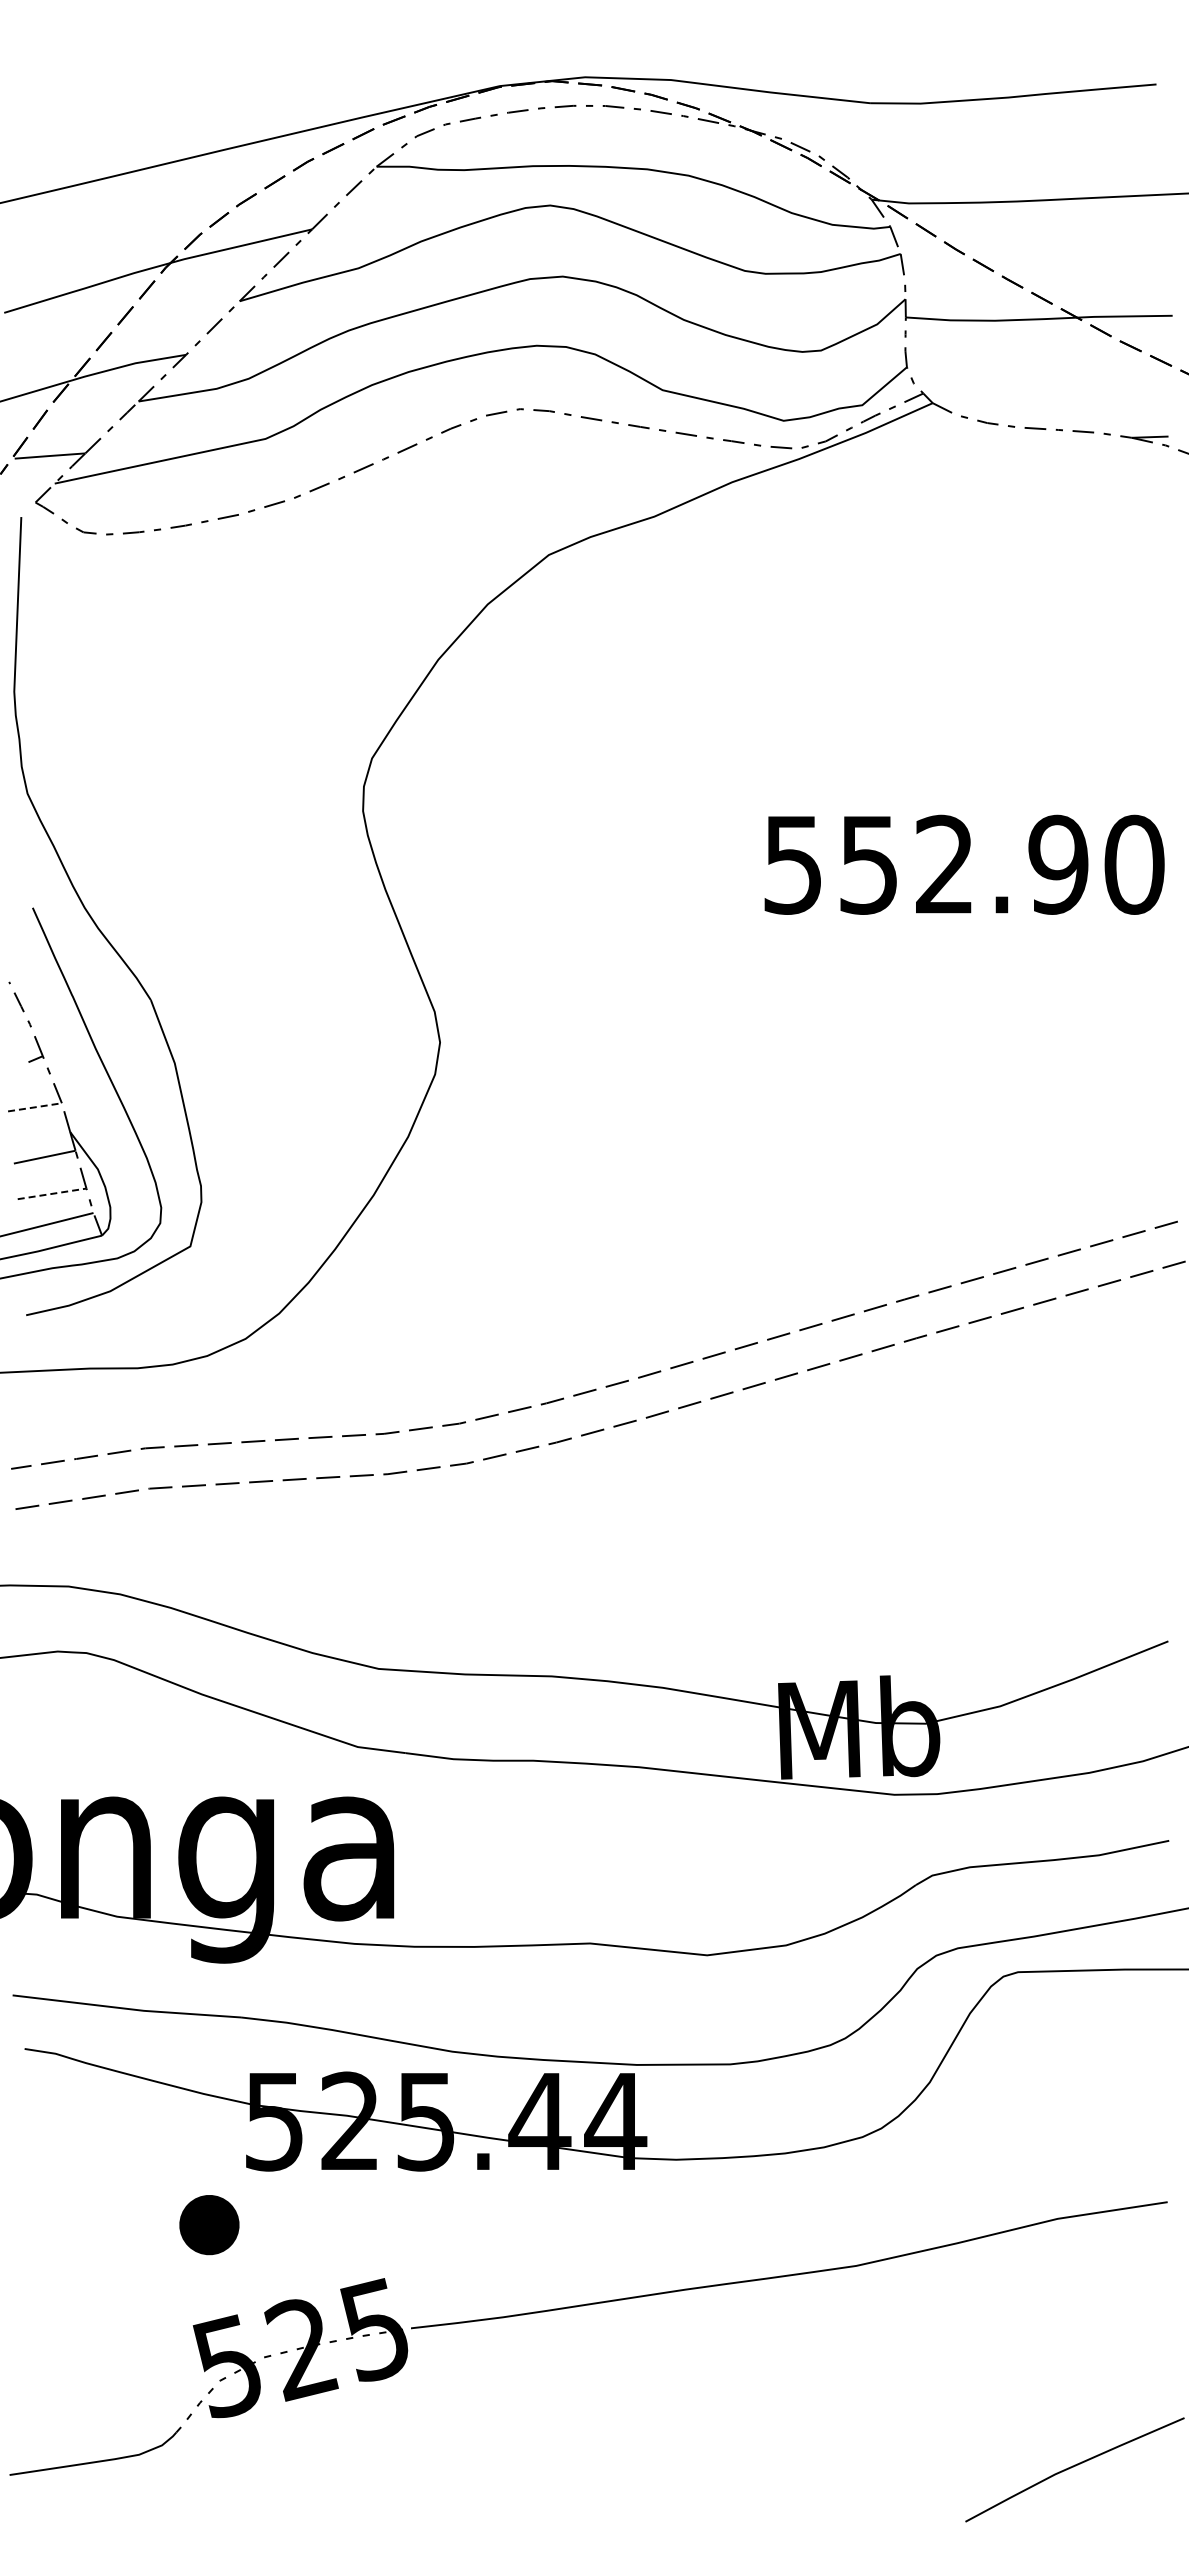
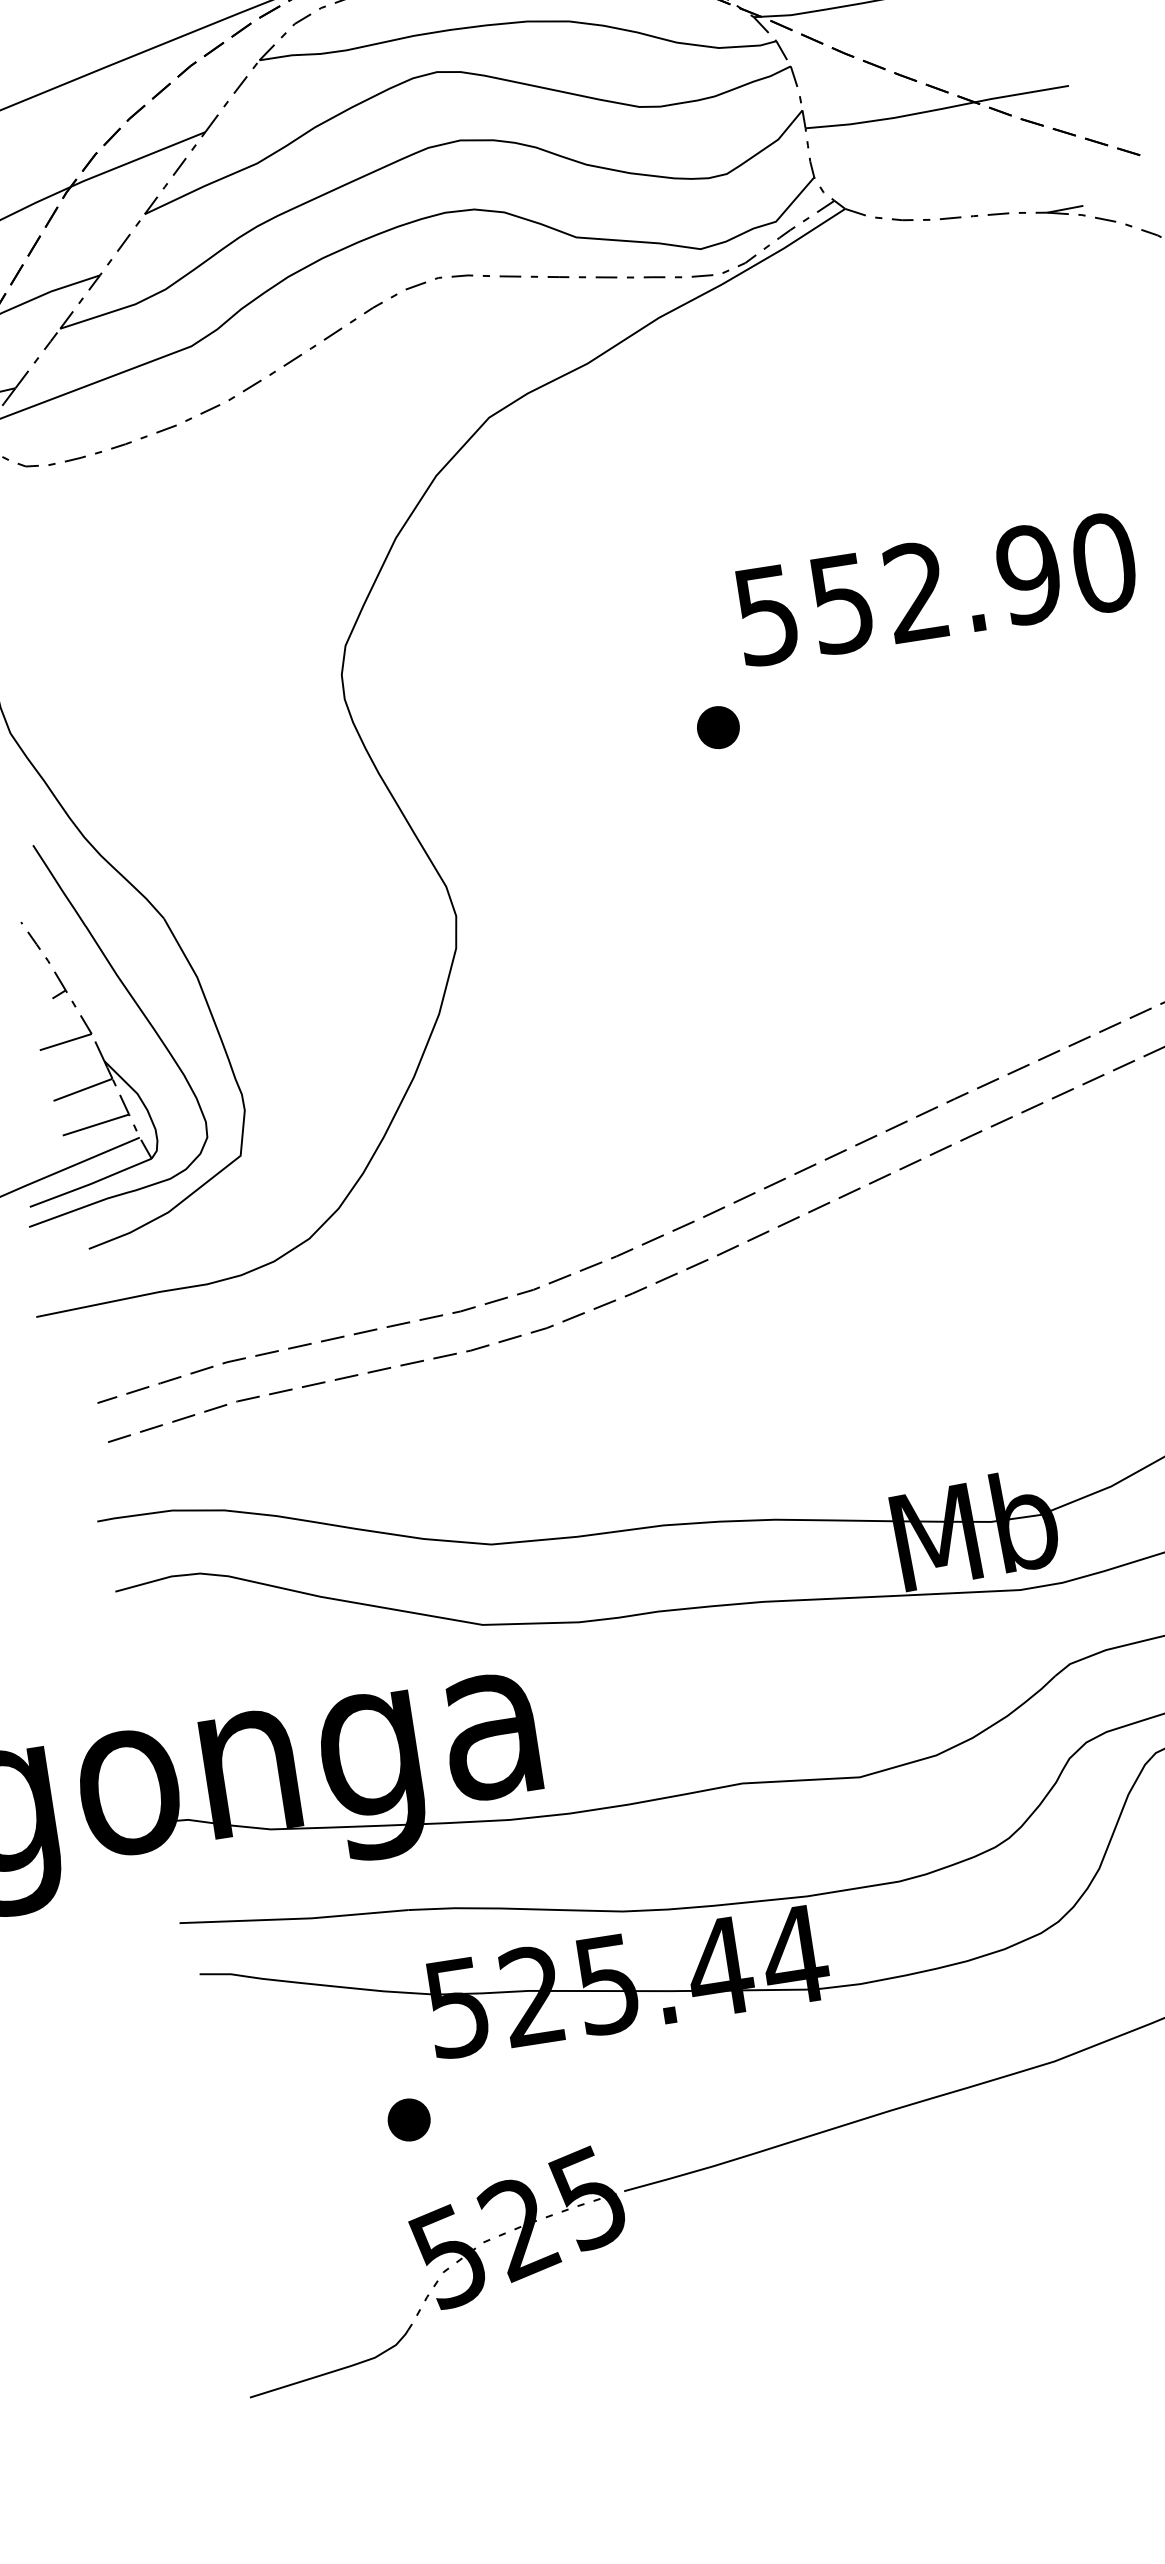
text: (964, 864) -> (936, 588), moved
part: (727, 896) -> (717, 727), added
line: (35, 1107) -> (66, 1042), dashed -> solid
line: (52, 1193) -> (96, 1124), dashed -> solid
part: (209, 2224) -> (409, 2119), size x0.71

